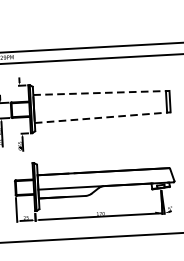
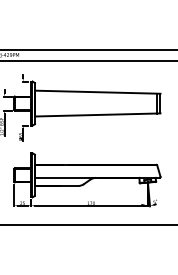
line: (101, 93) -> (97, 92), dashed -> solid
line: (102, 117) -> (97, 114), dashed -> solid

